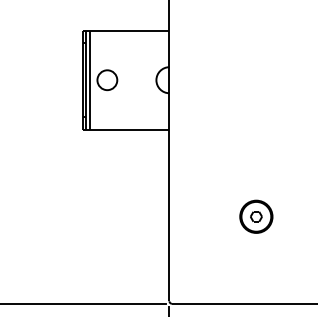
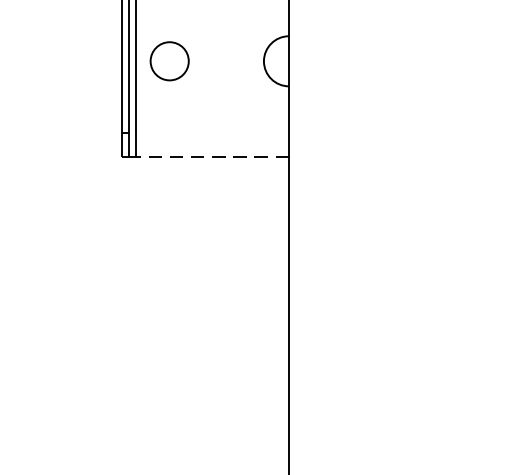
line: (127, 129) -> (208, 155), solid -> dashed
part: (256, 216) -> (456, 323), removed

